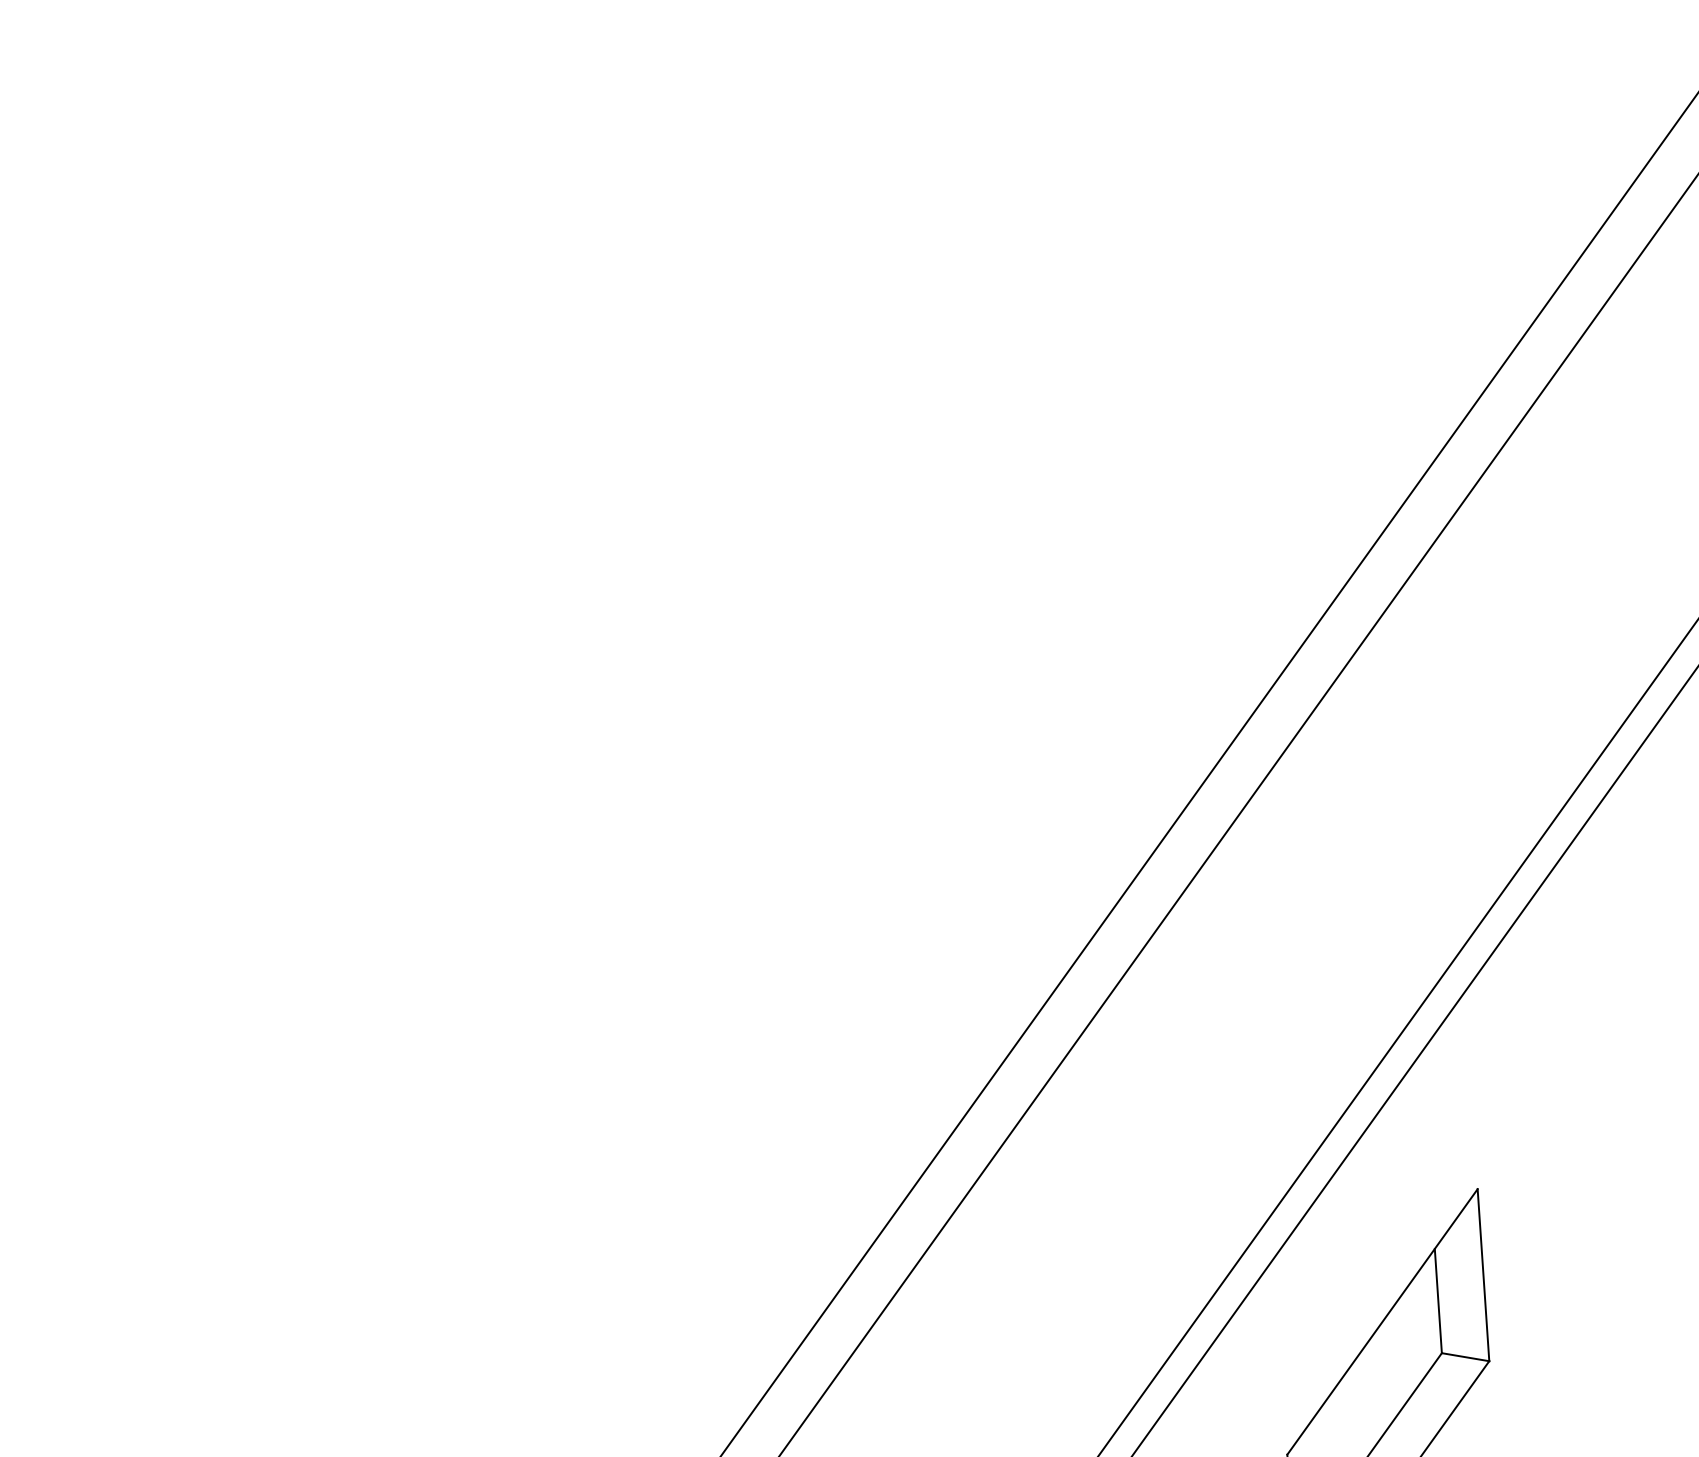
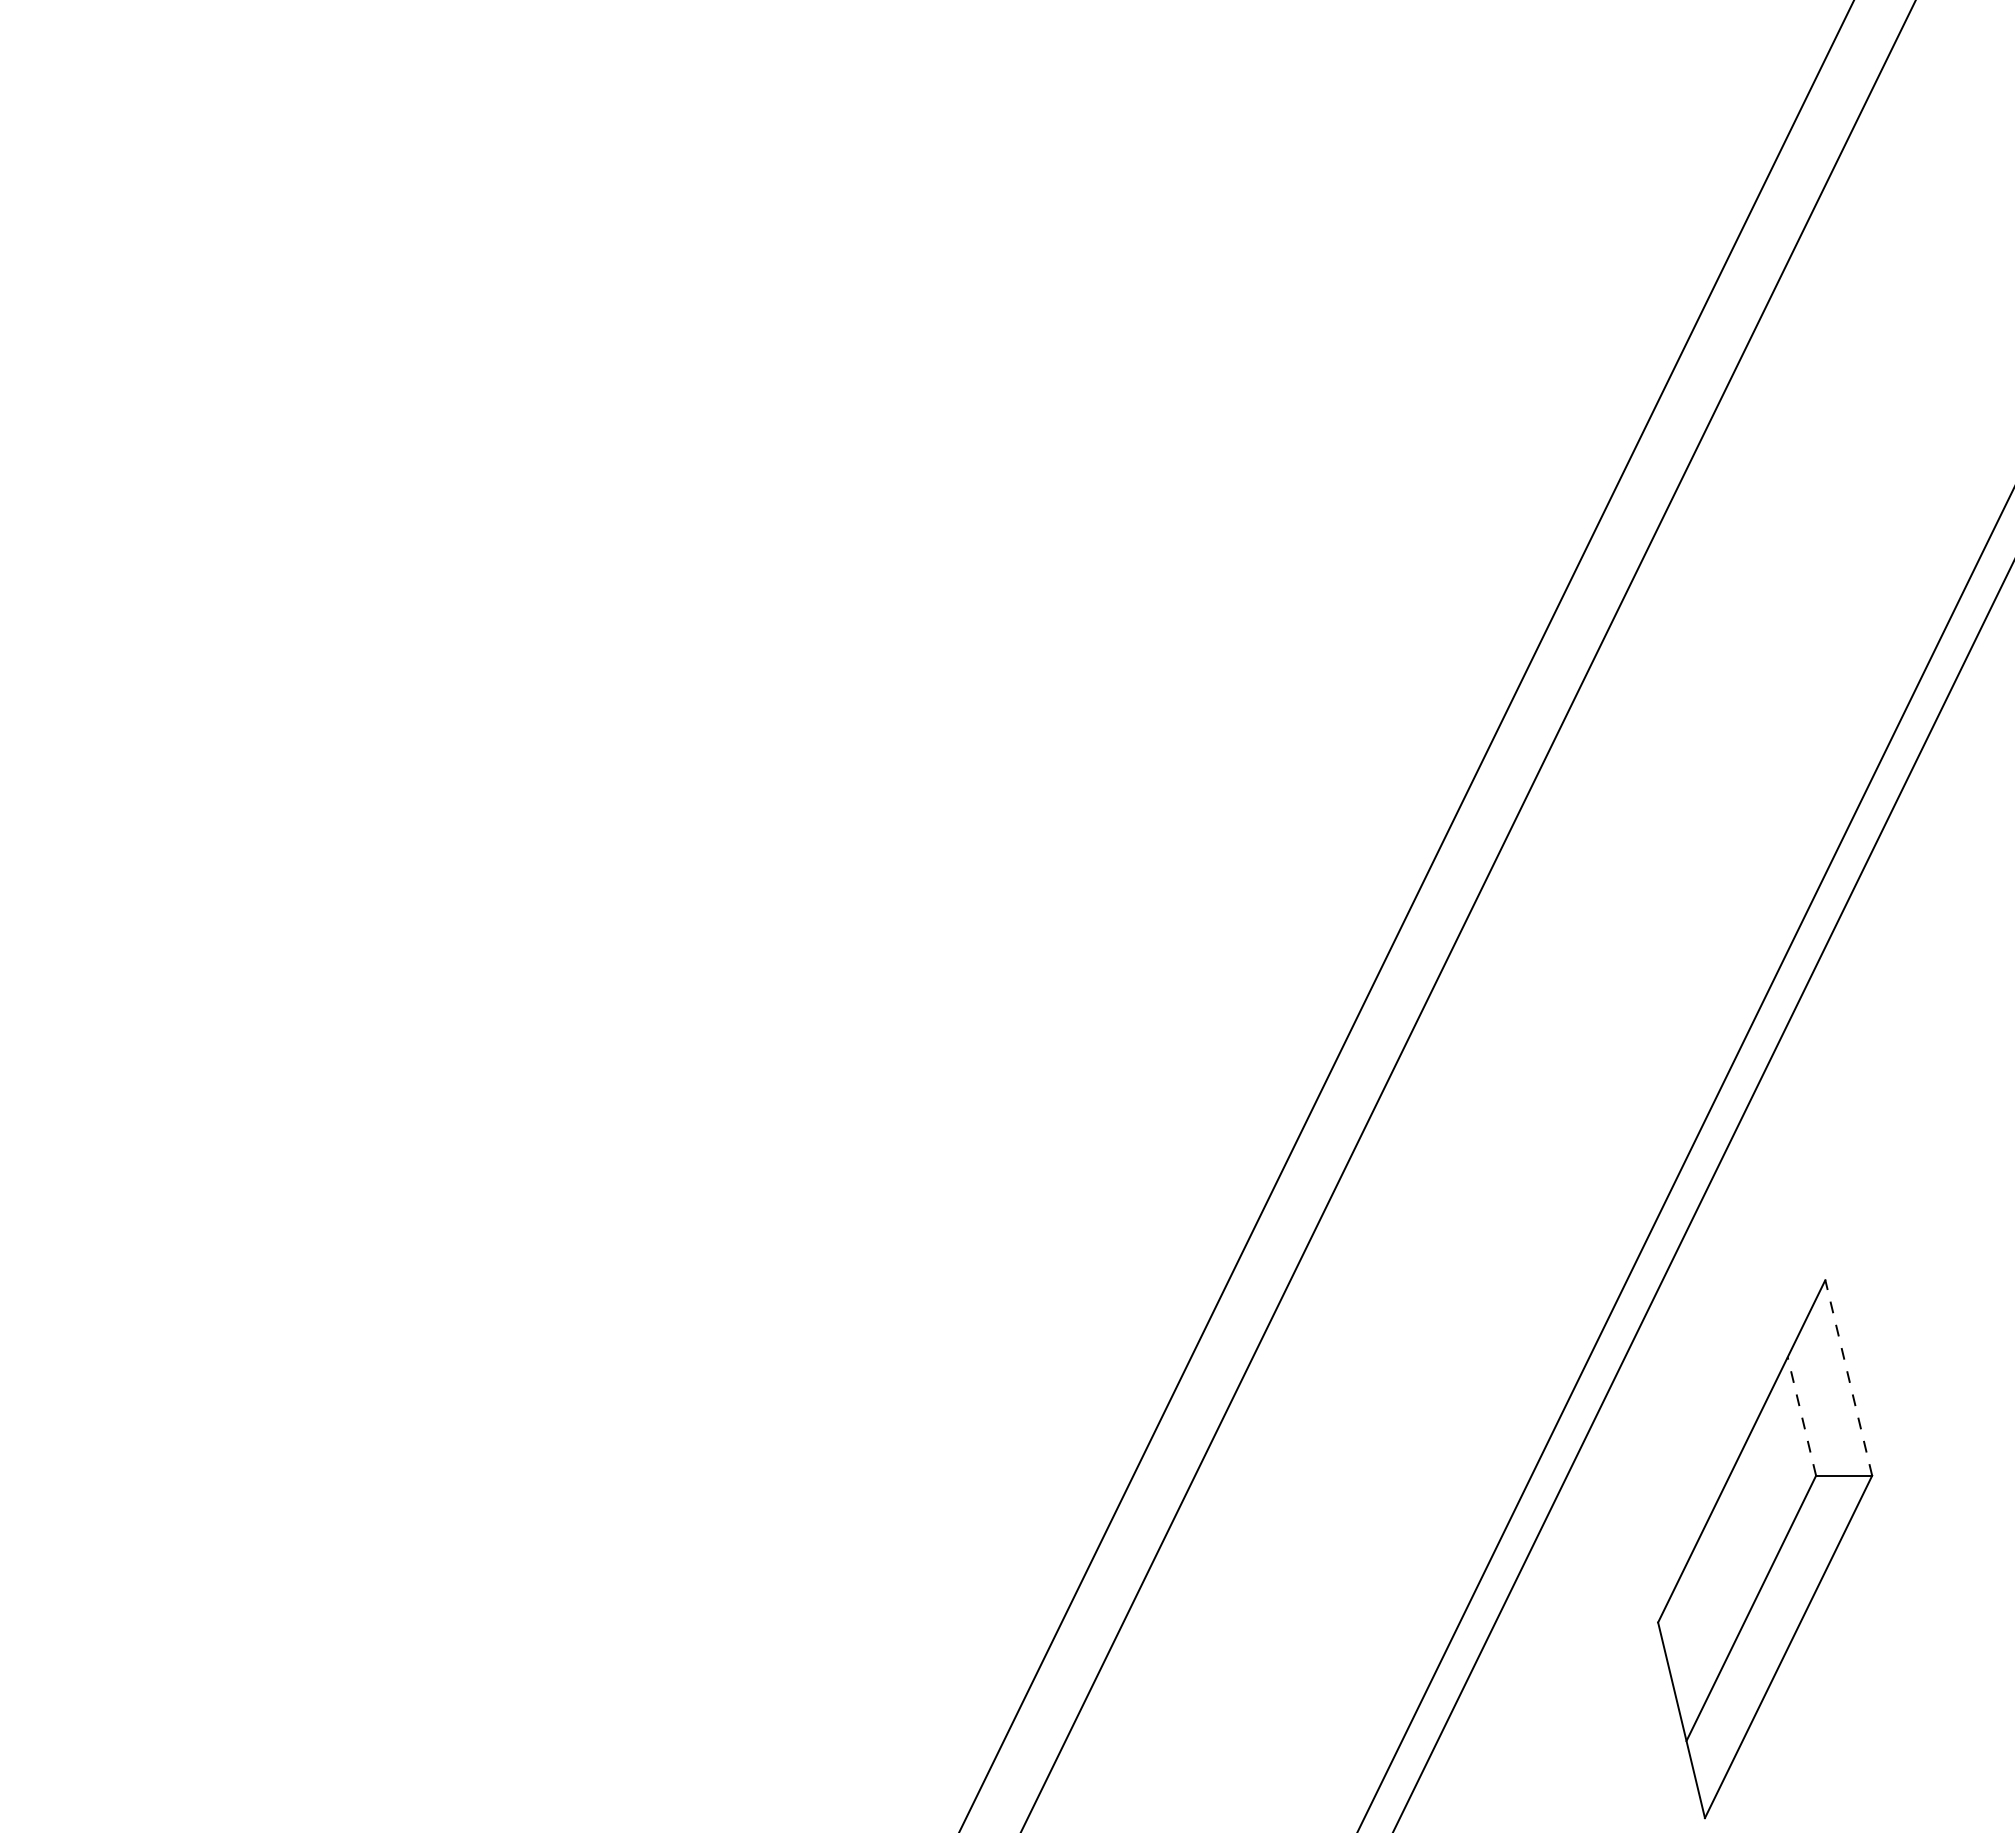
line: (1483, 1274) -> (1848, 1377), solid -> dashed
line: (1437, 1301) -> (1801, 1416), solid -> dashed

